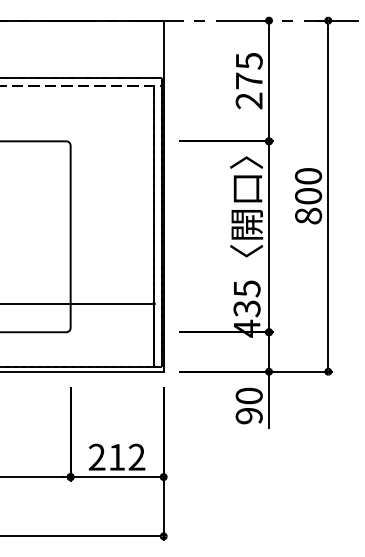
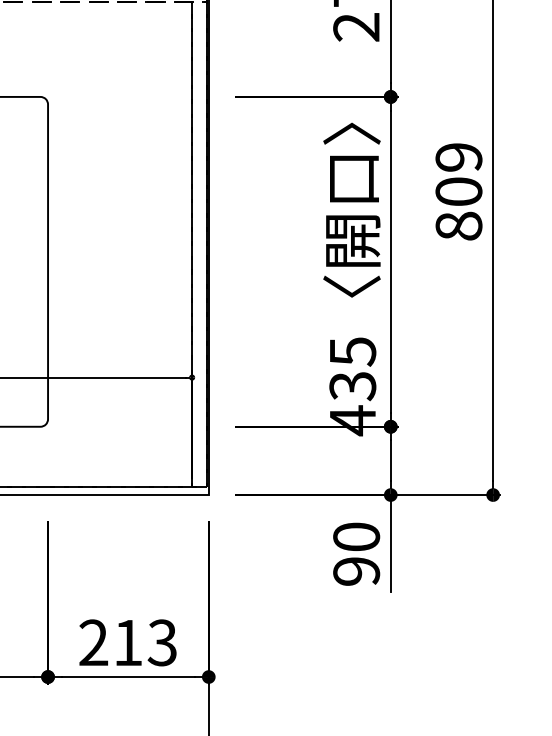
text: (308, 176) -> (458, 157), 800 -> 809
text: (136, 457) -> (161, 643), 212 -> 213

